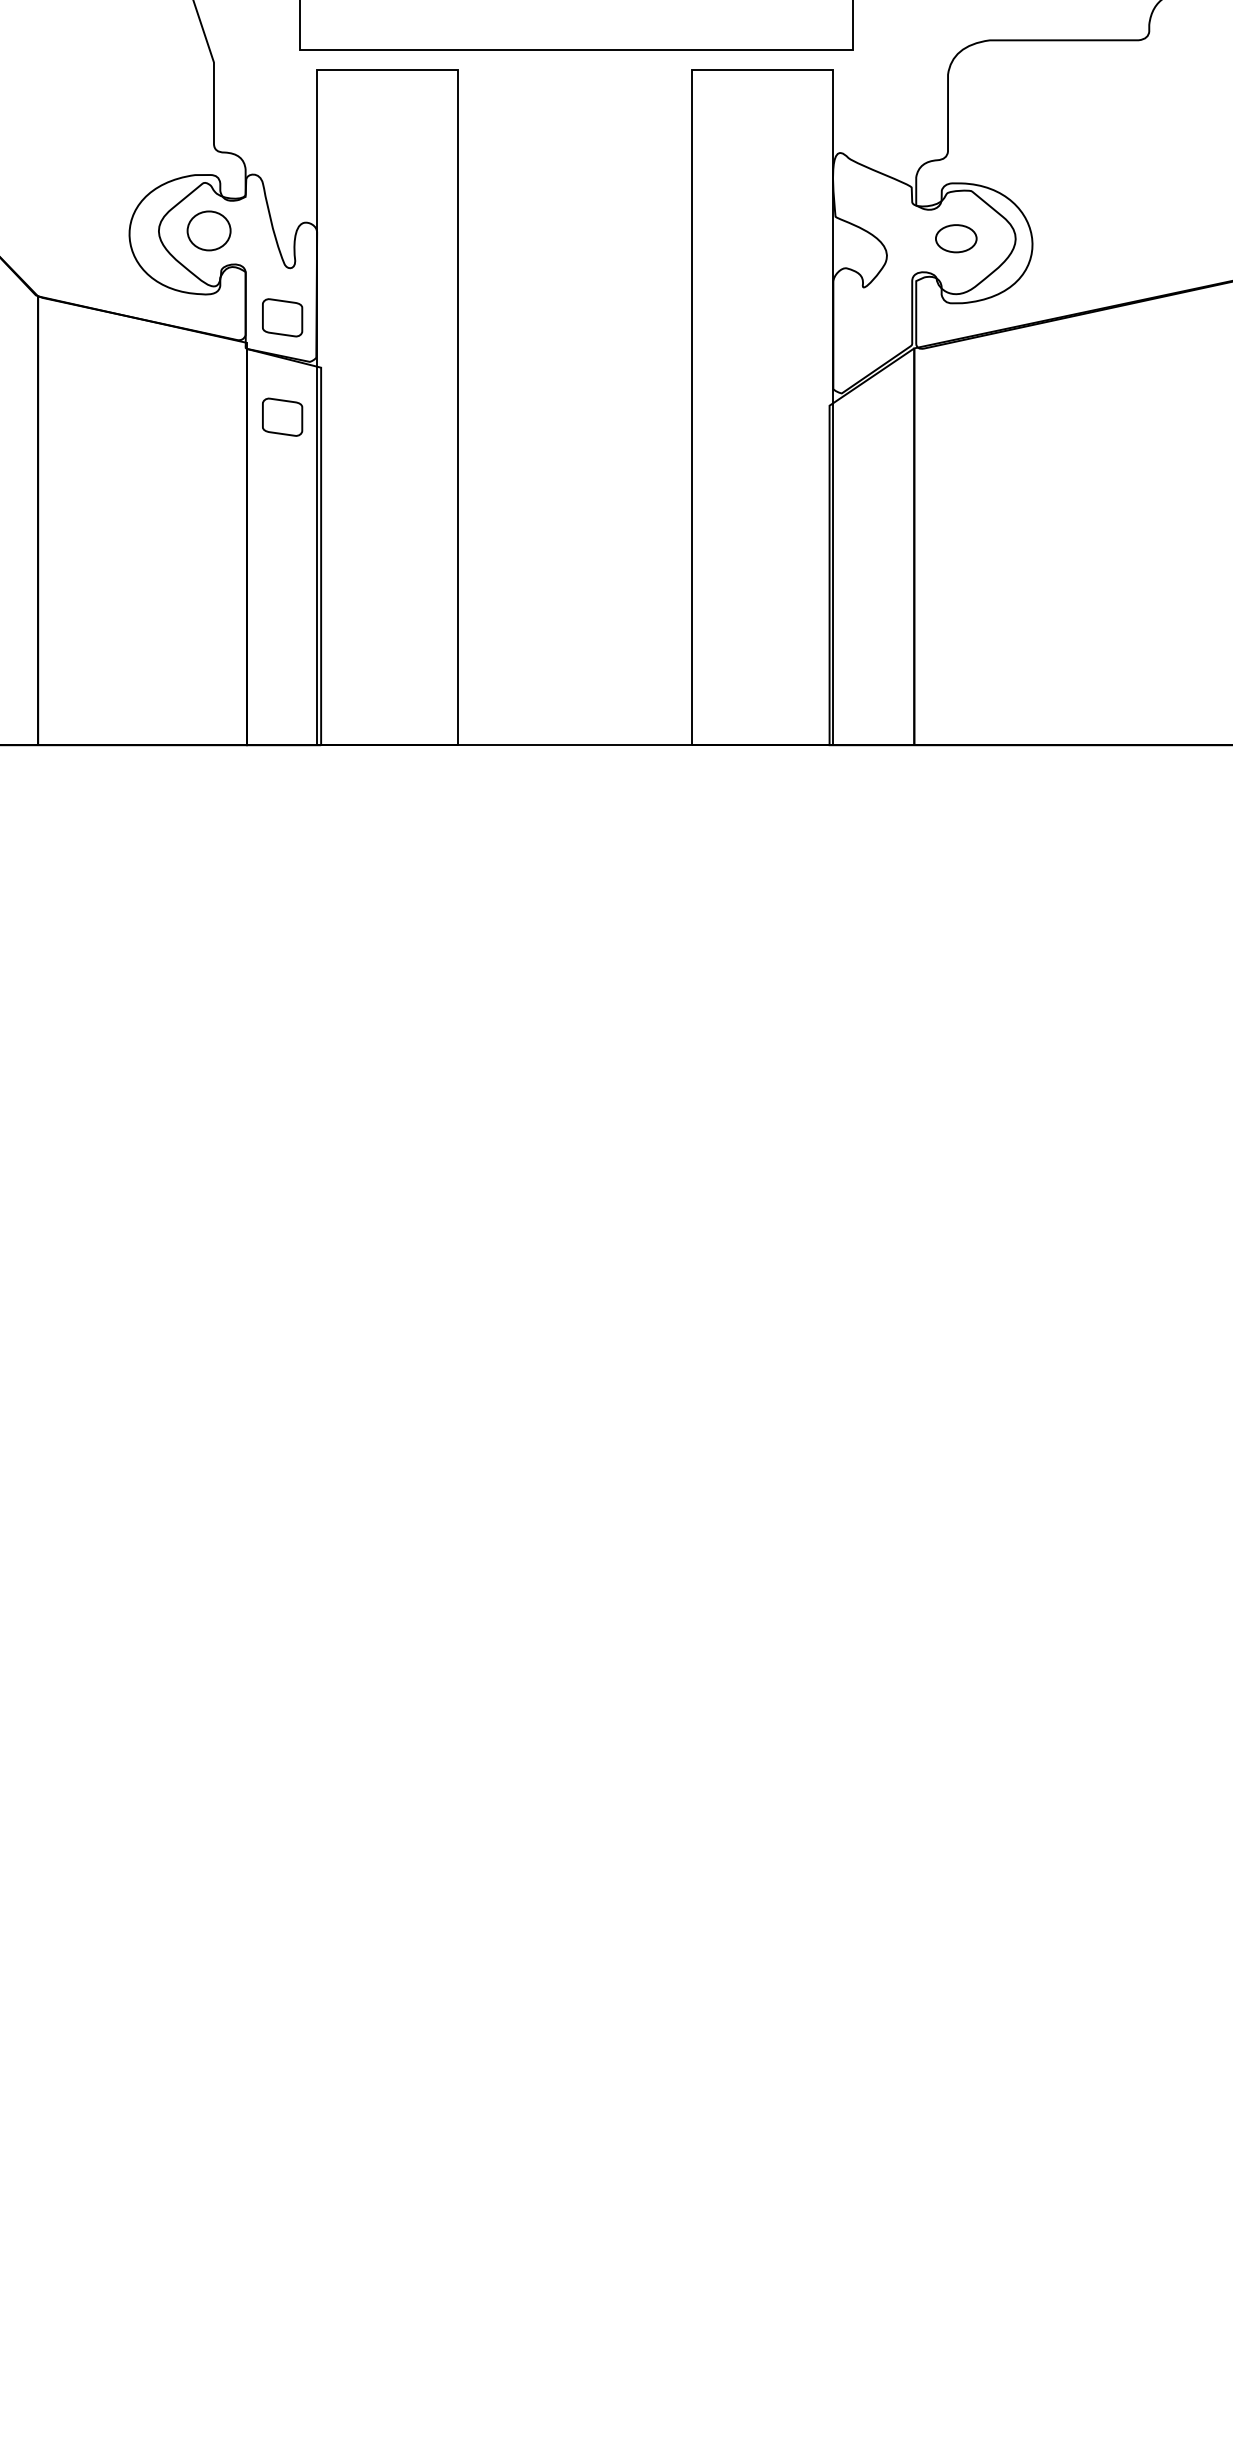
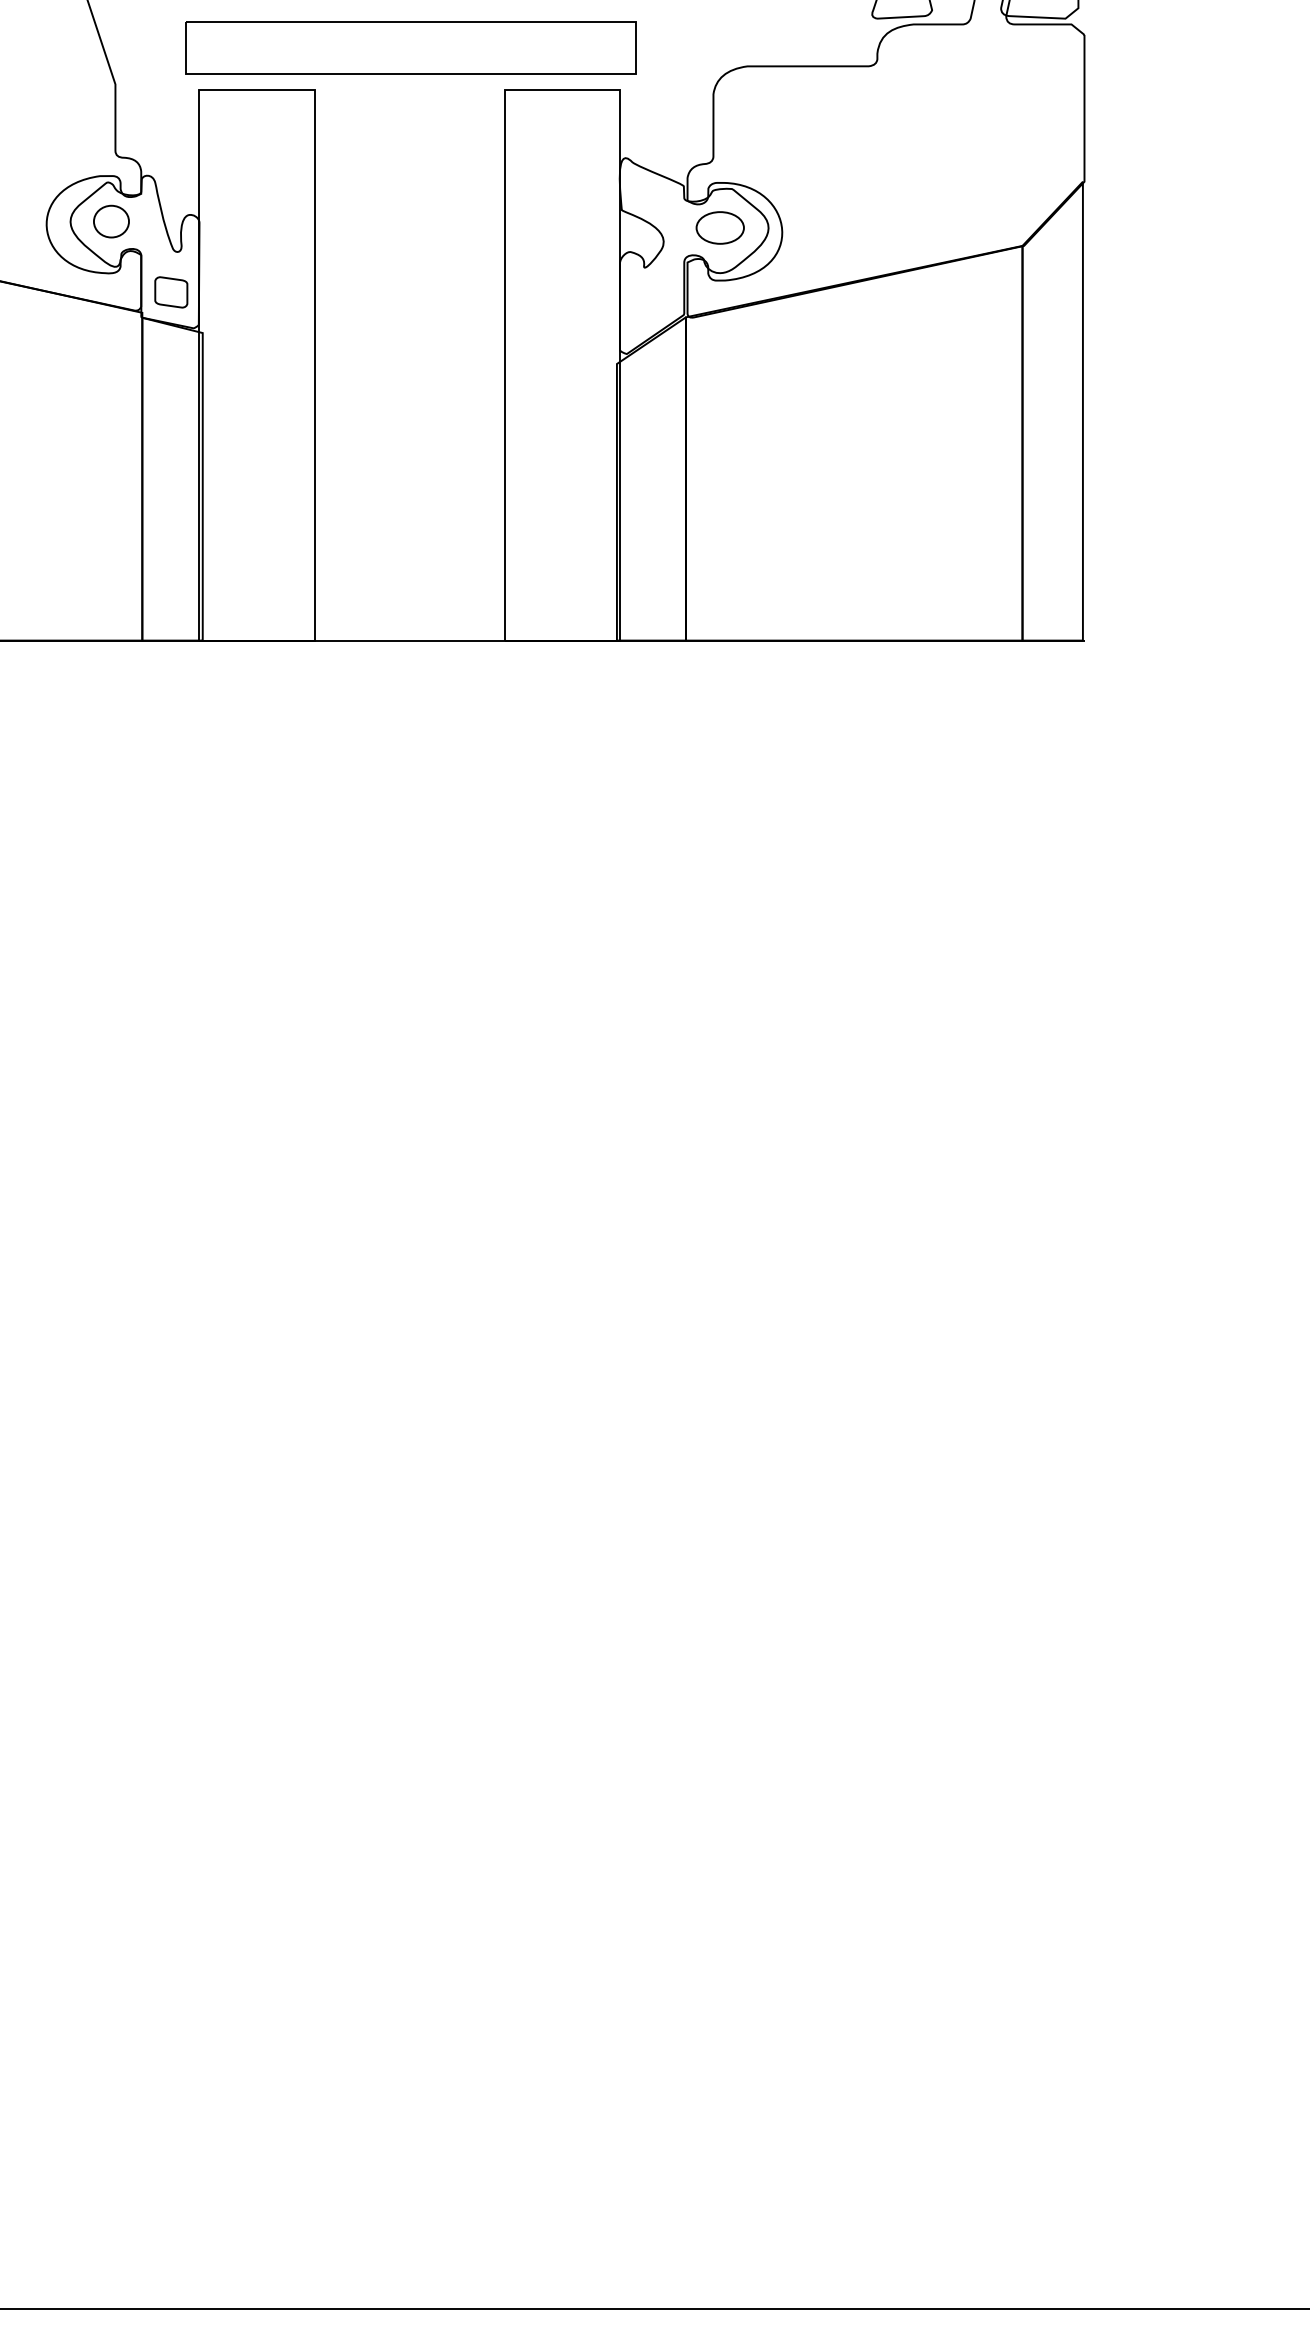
part: (955, 238) -> (719, 227), size x1.43
part: (282, 417) -> (171, 373), removed

